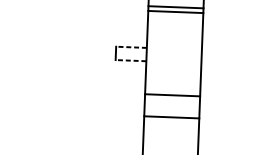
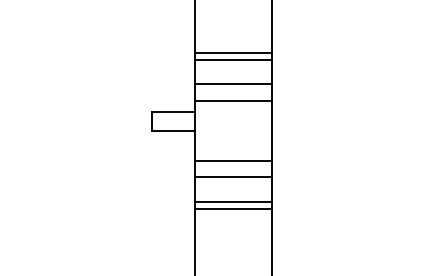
line: (175, 29) -> (233, 84), added
line: (174, 41) -> (233, 101), added
line: (131, 47) -> (173, 112), dashed -> solid
line: (131, 60) -> (173, 130), dashed -> solid
line: (172, 83) -> (233, 160), added
line: (171, 112) -> (233, 201), added

